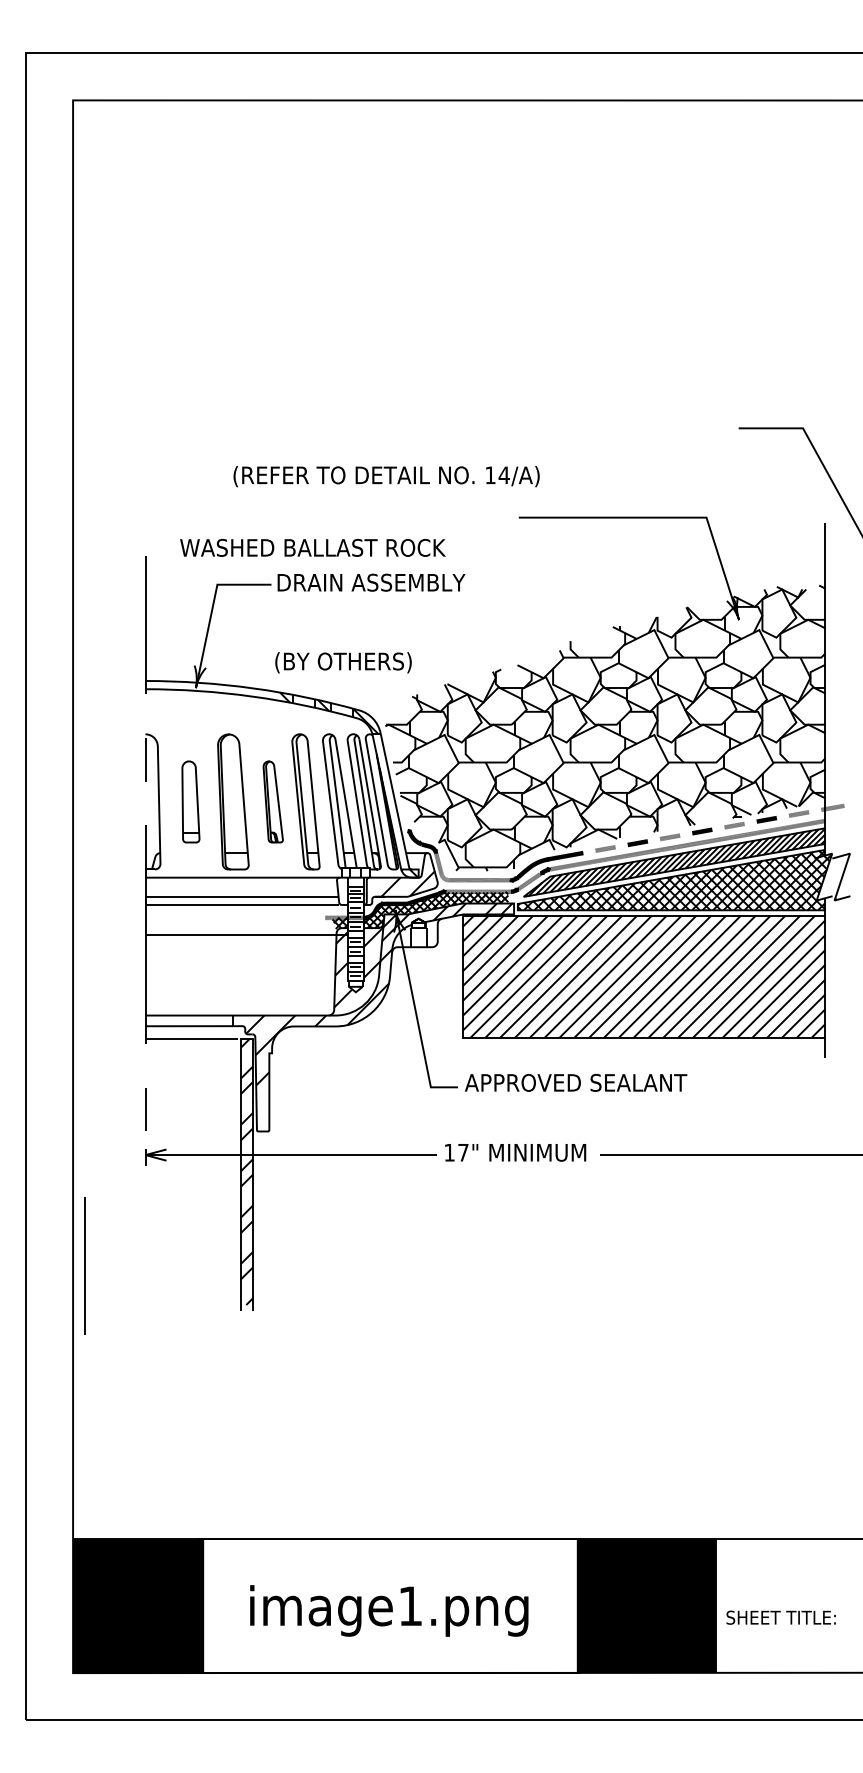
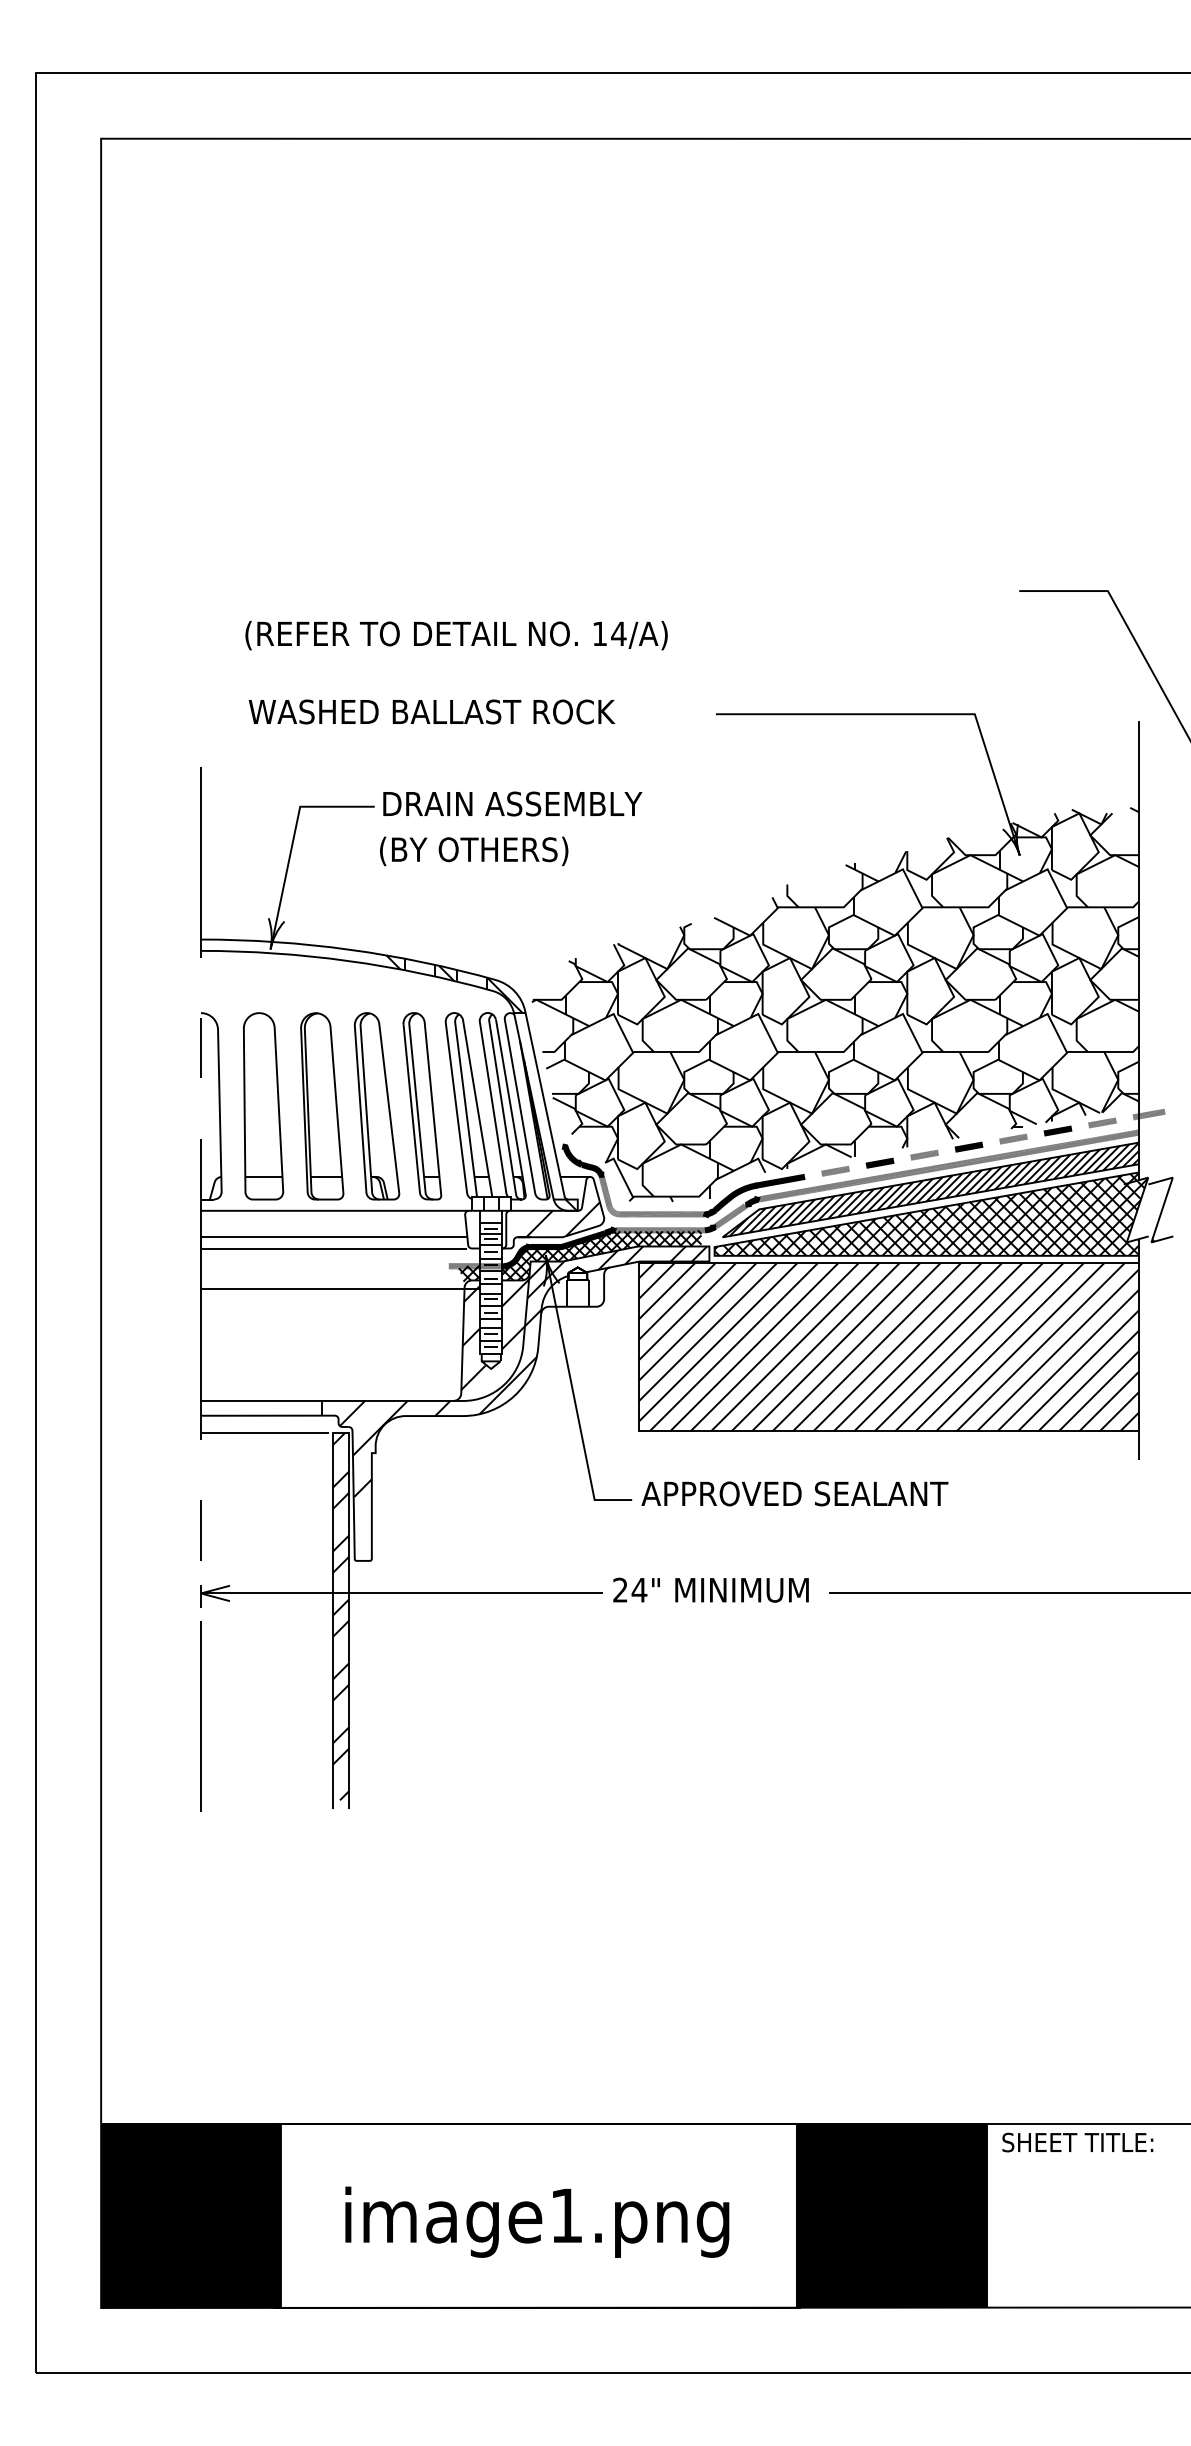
text: (386, 476) -> (456, 635), moved
text: (312, 547) -> (431, 711), moved
text: (343, 662) -> (474, 851), moved
part: (190, 802) -> (263, 1106), size x1.67
part: (273, 802) -> (377, 1106), size x1.67
text: (456, 1152) -> (630, 1589), 17" -> 24"
line: (84, 1266) -> (200, 1716), moved
text: (780, 1617) -> (1077, 2142), moved

